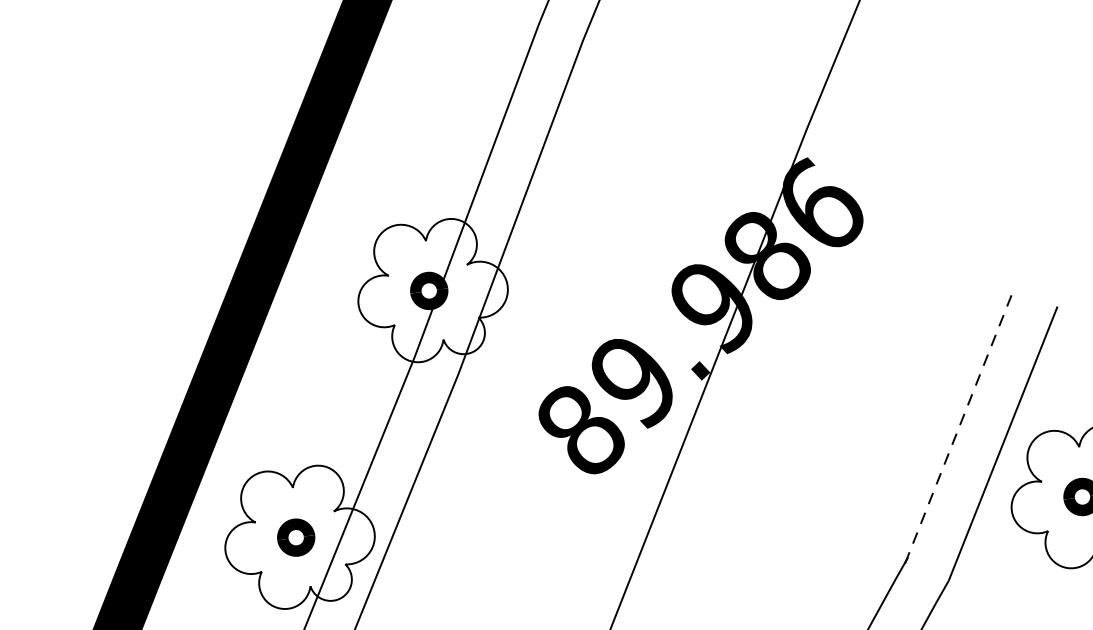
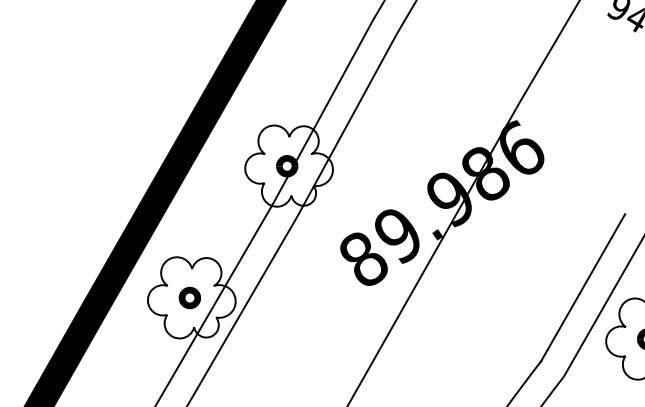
line: (960, 424) -> (583, 287), dashed -> solid

